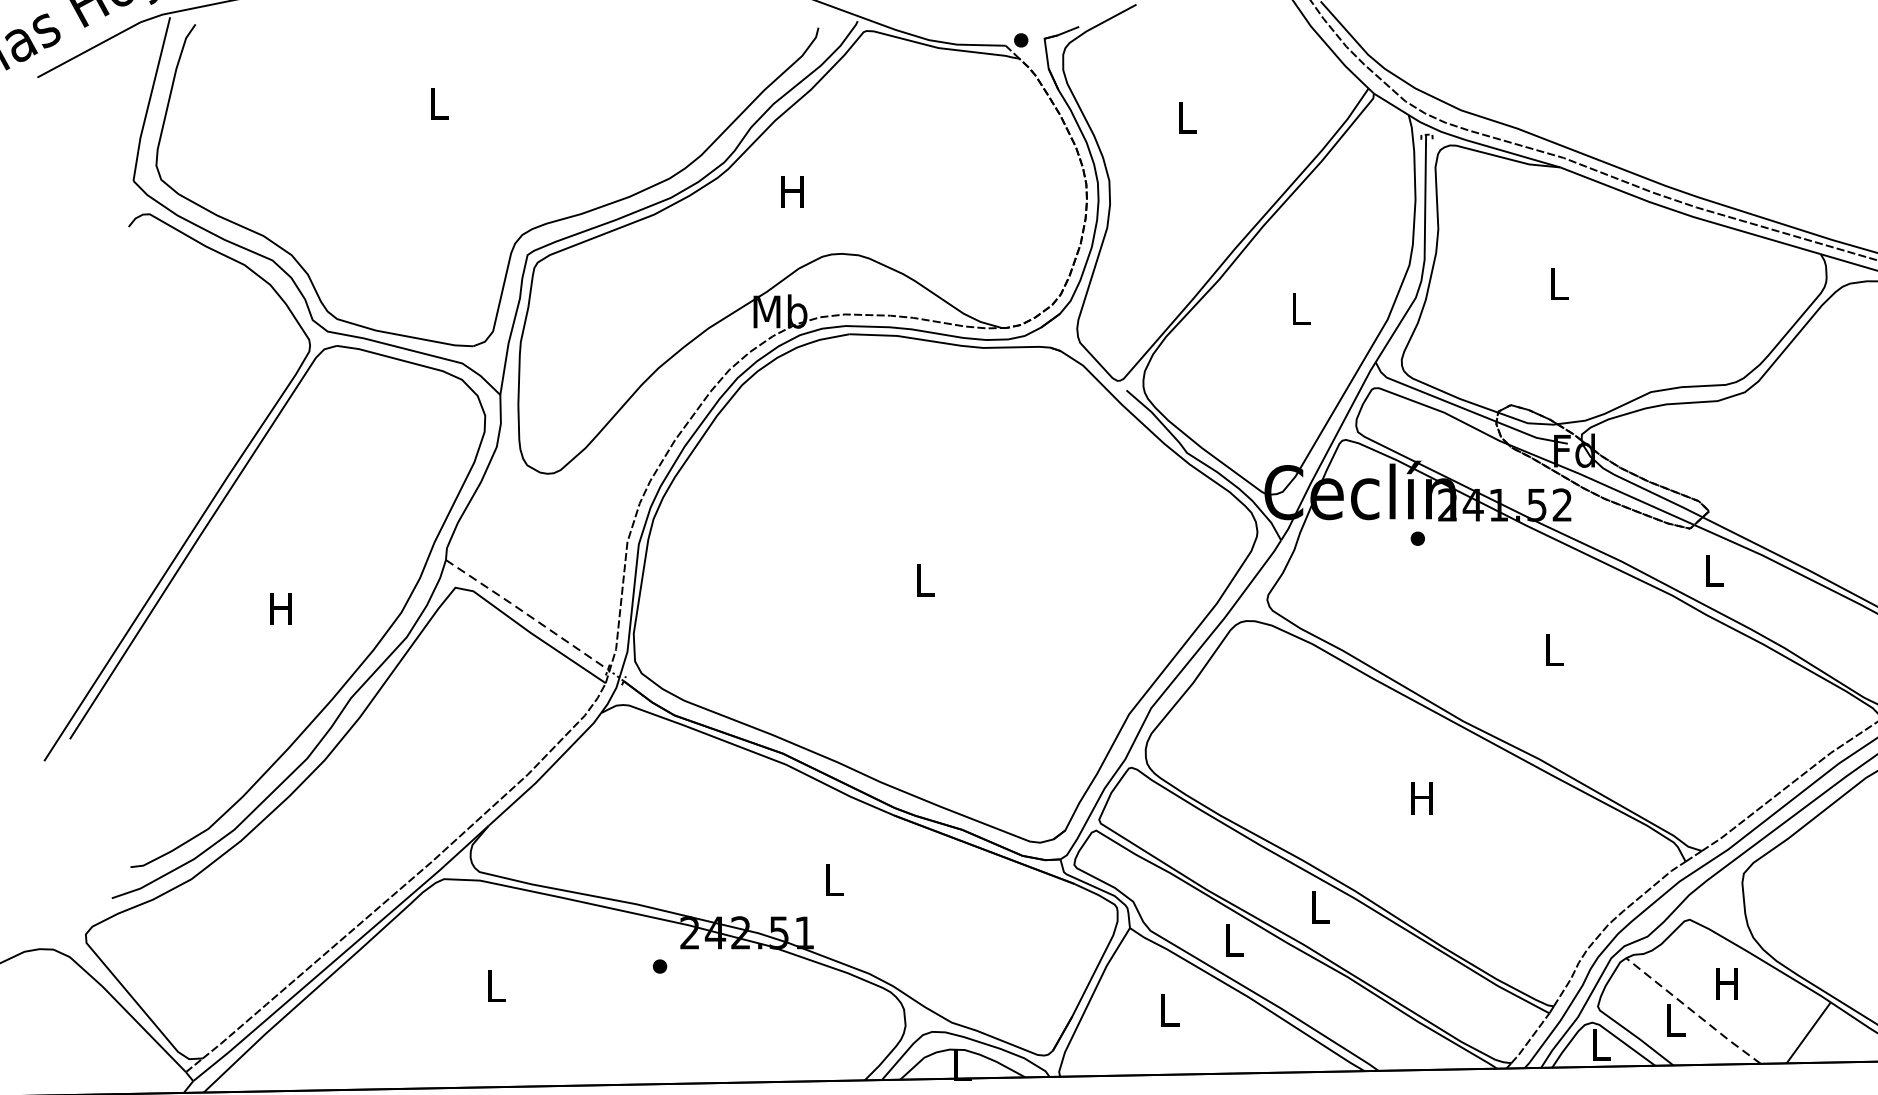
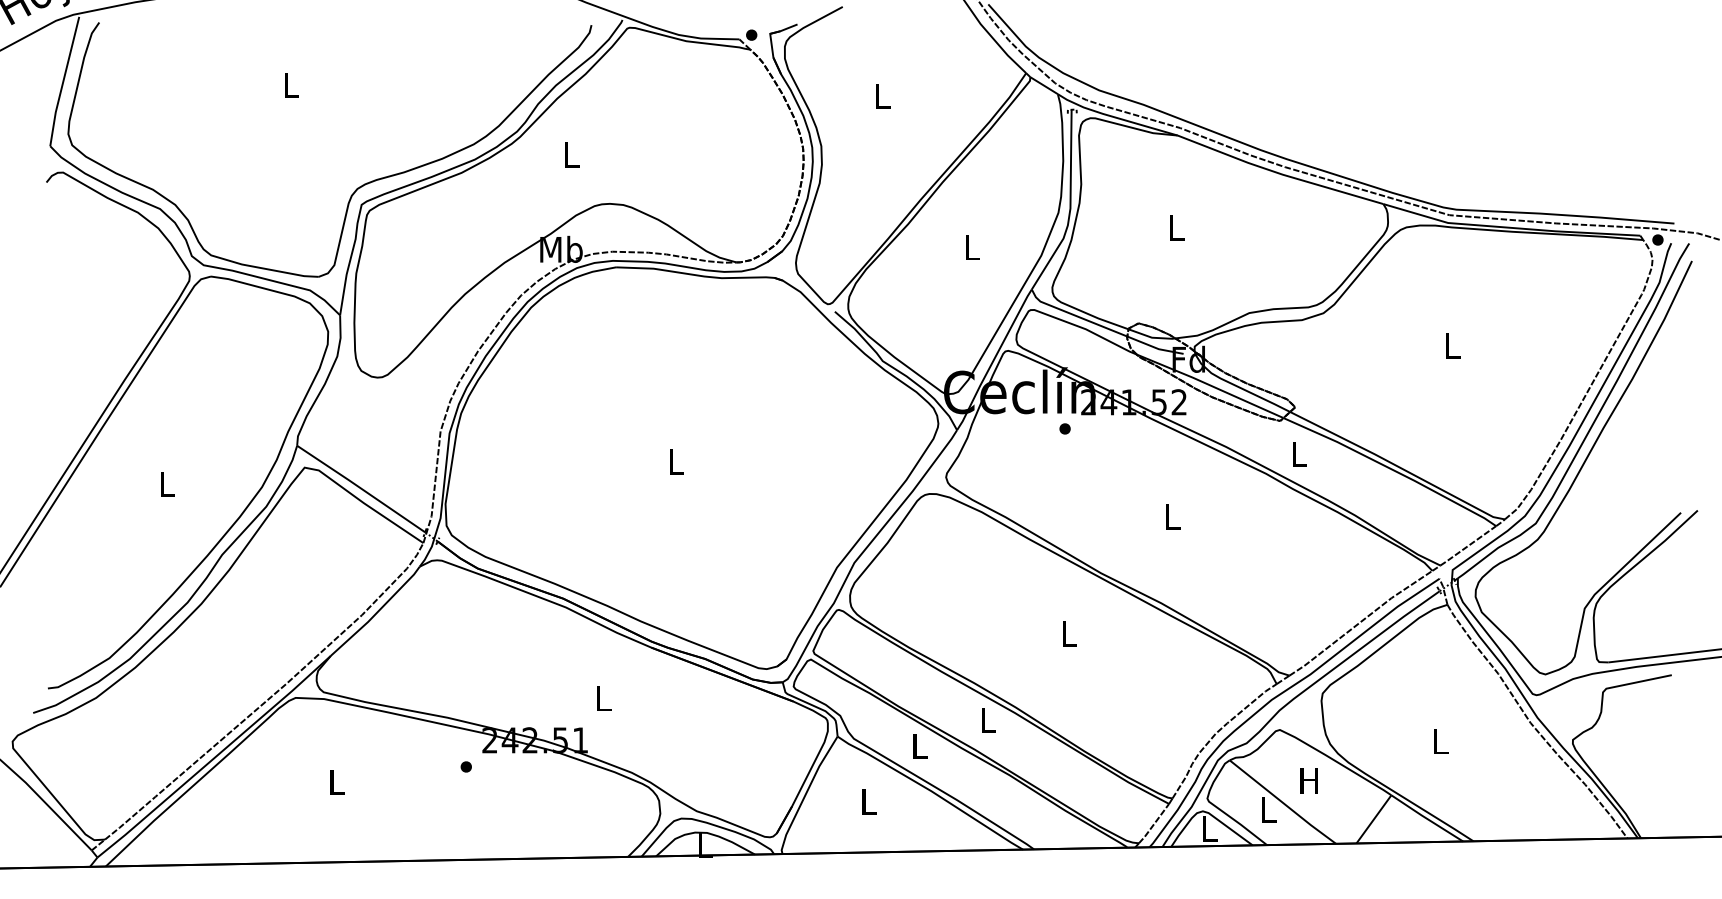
text: (791, 191) -> (570, 154), H -> L
text: (280, 609) -> (166, 484), H -> L
line: (526, 614) -> (360, 488), dashed -> solid
text: (1422, 797) -> (1068, 633), H -> L
line: (1694, 1012) -> (1283, 803), dashed -> solid

